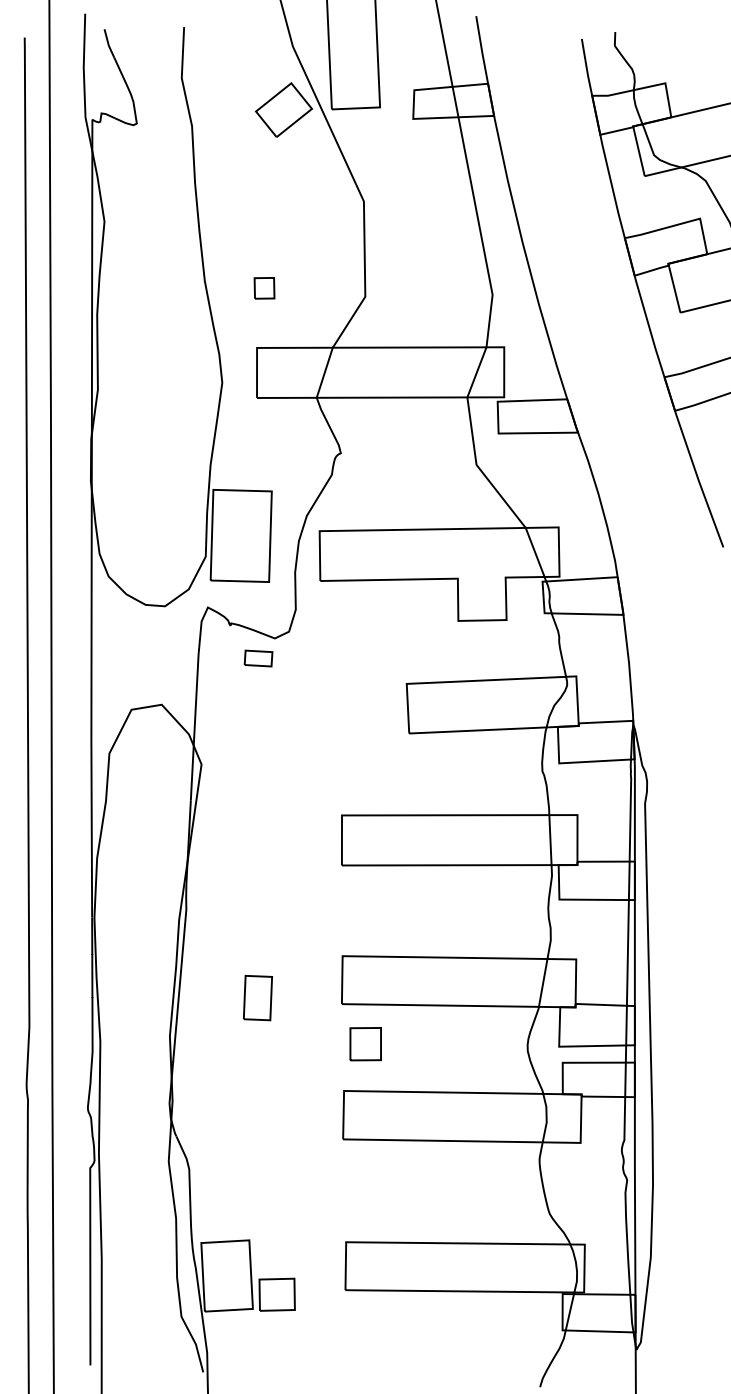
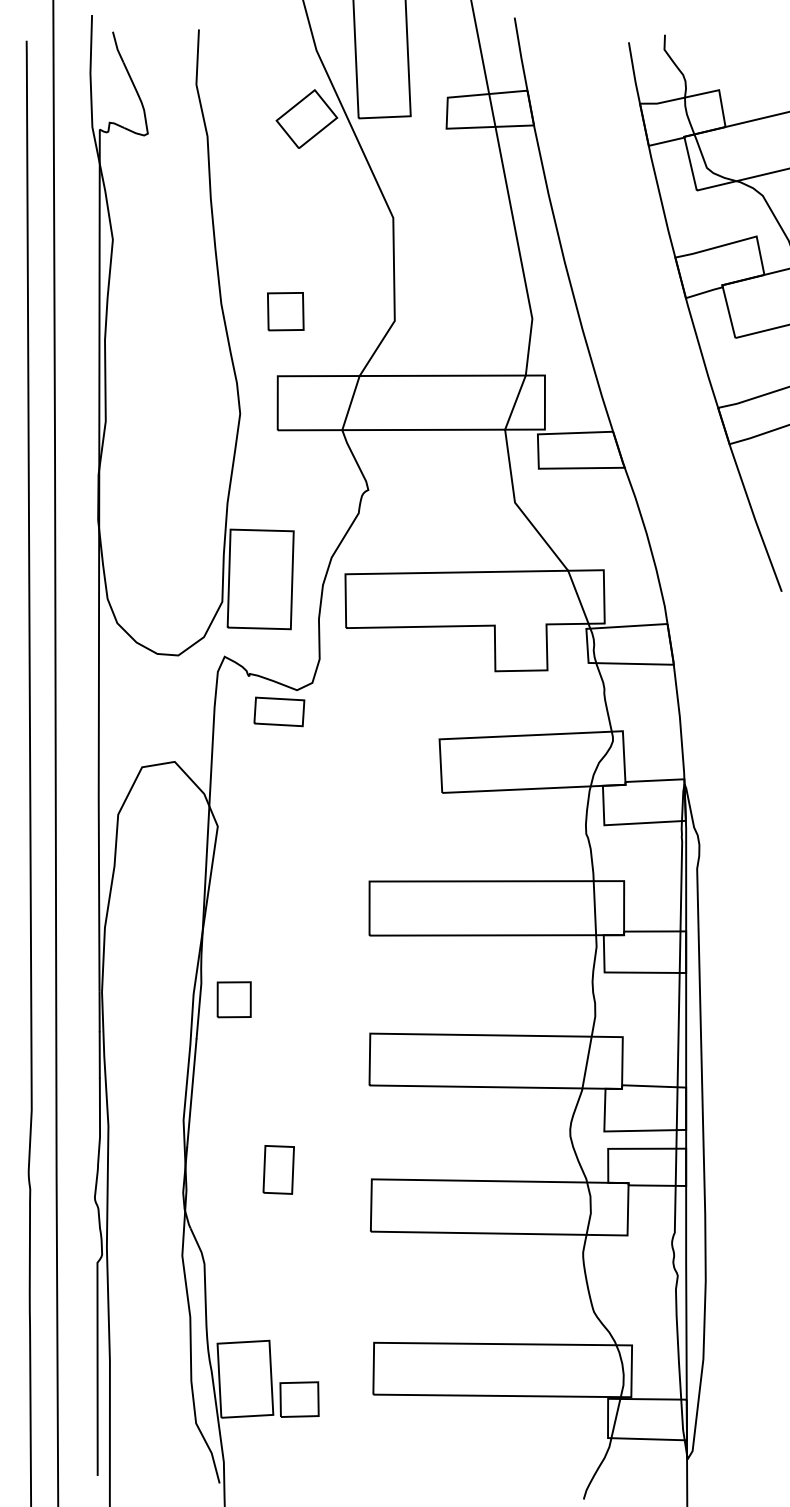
part: (264, 288) -> (285, 311), size x1.67
part: (258, 658) -> (279, 711), size x1.67
part: (257, 997) -> (278, 1169), moved
part: (365, 1043) -> (233, 999), moved

